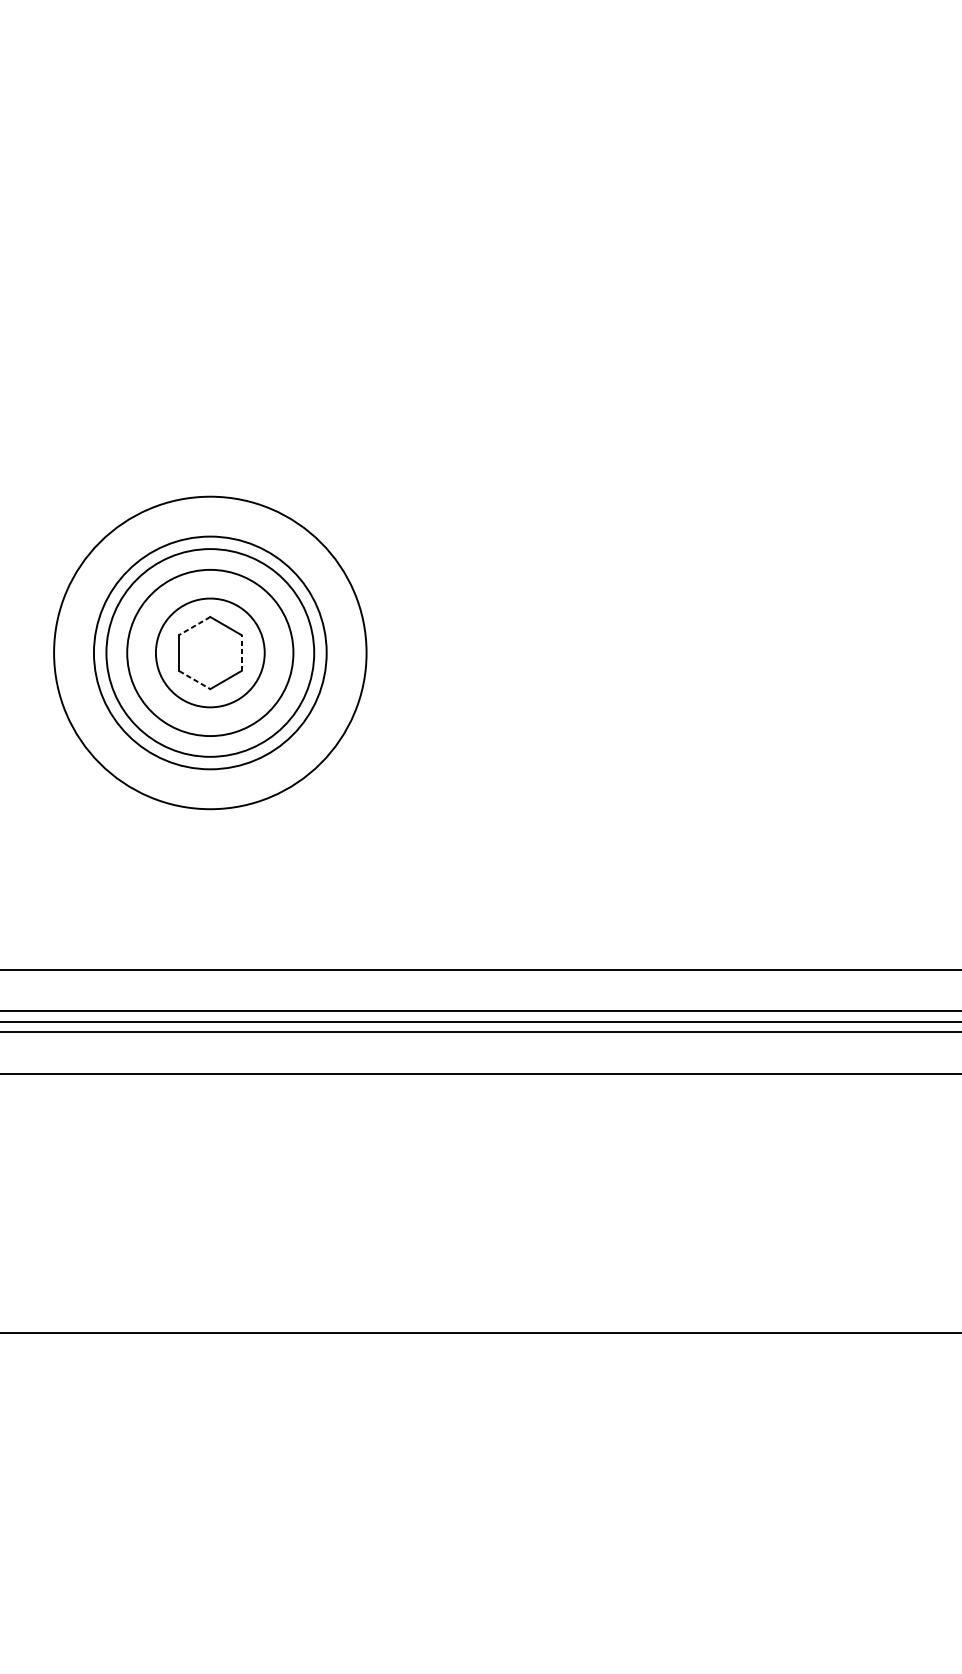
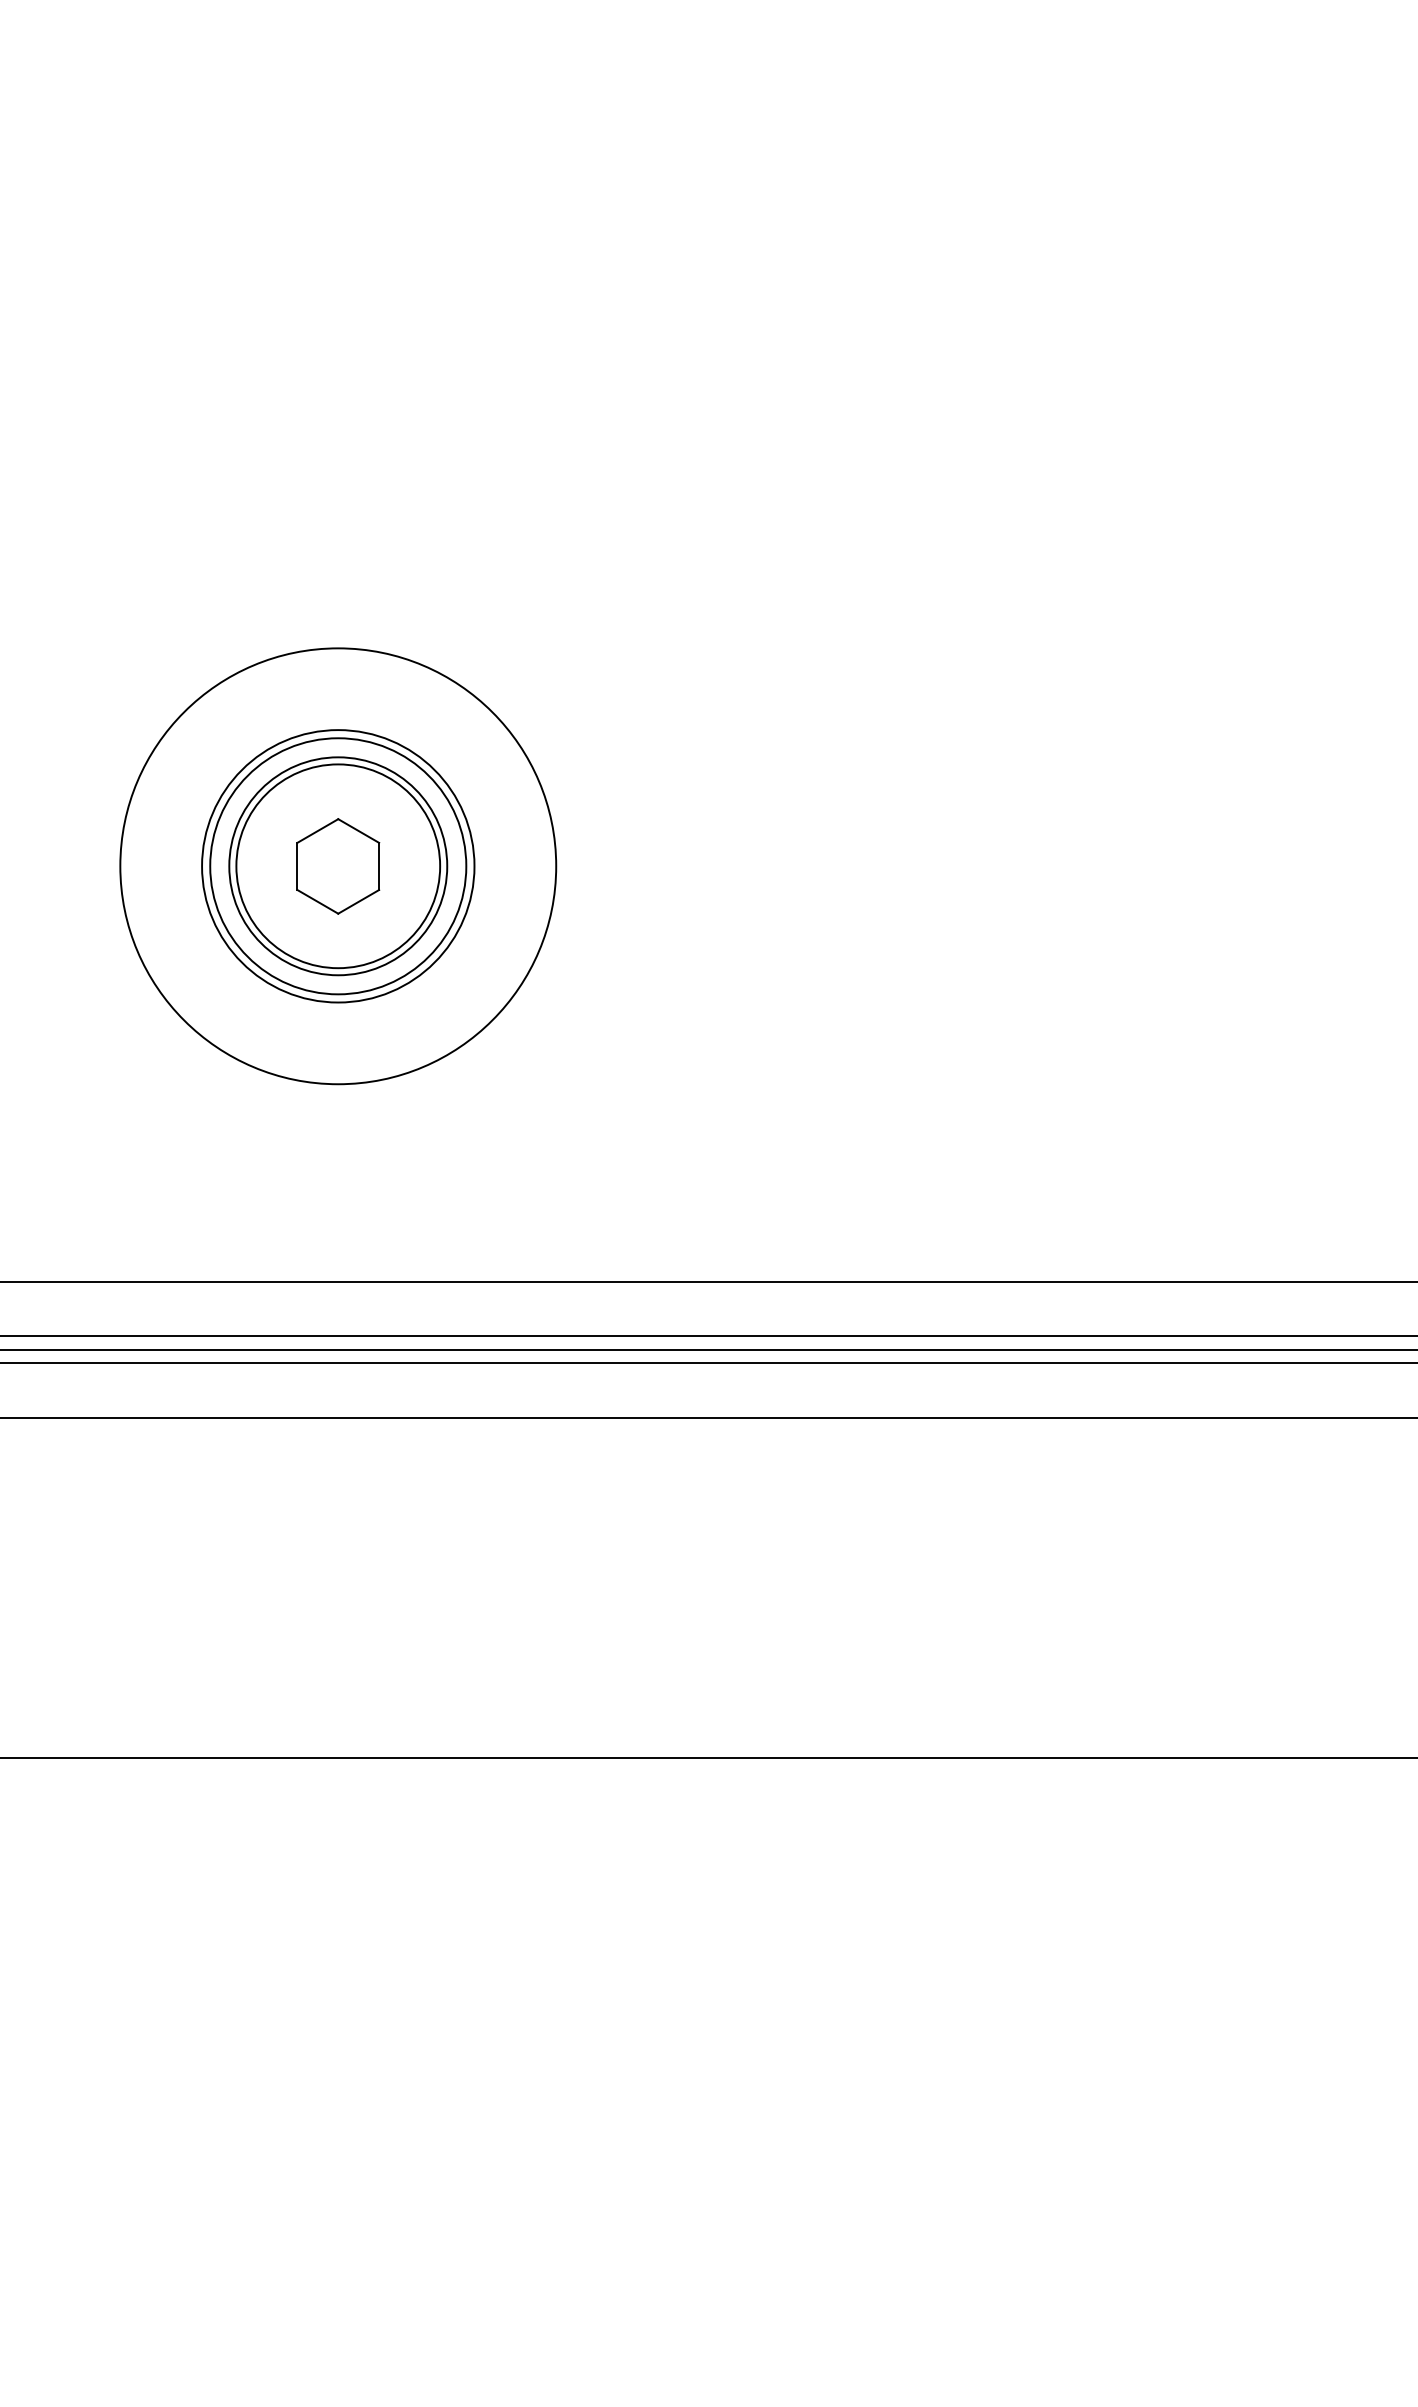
line: (194, 626) -> (317, 831), dashed -> solid
circle: (210, 653) -> (338, 866), size x0.62
circle: (210, 653) -> (338, 866), size x1.43
circle: (210, 653) -> (338, 866), size x1.43
line: (241, 653) -> (379, 866), dashed -> solid
line: (194, 679) -> (317, 901), dashed -> solid

